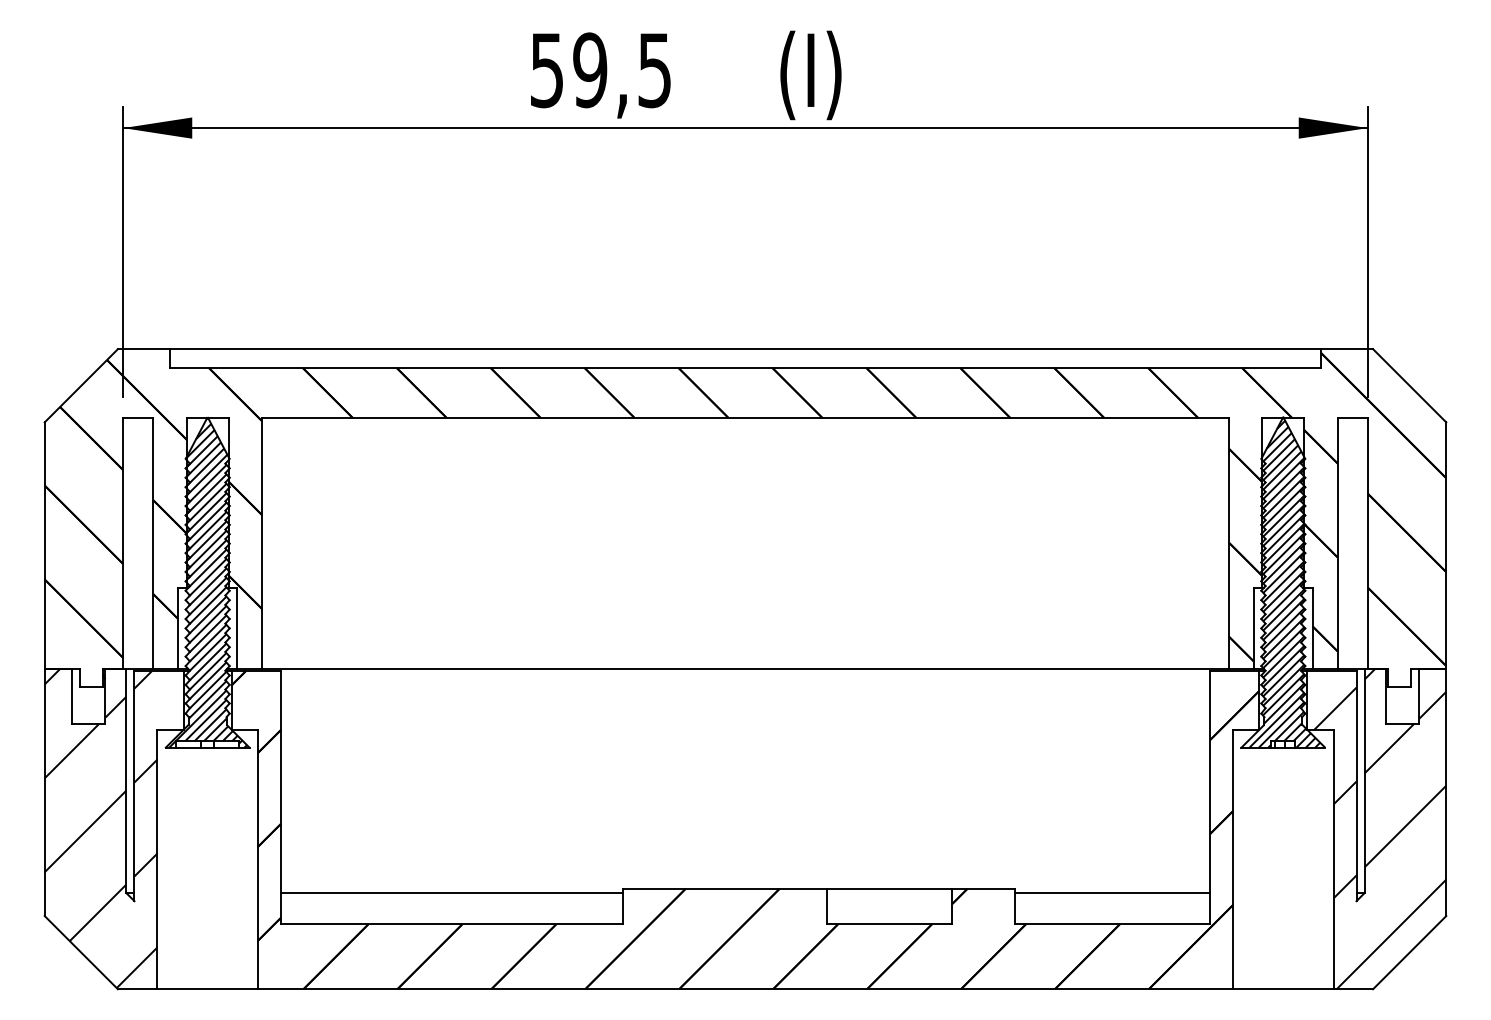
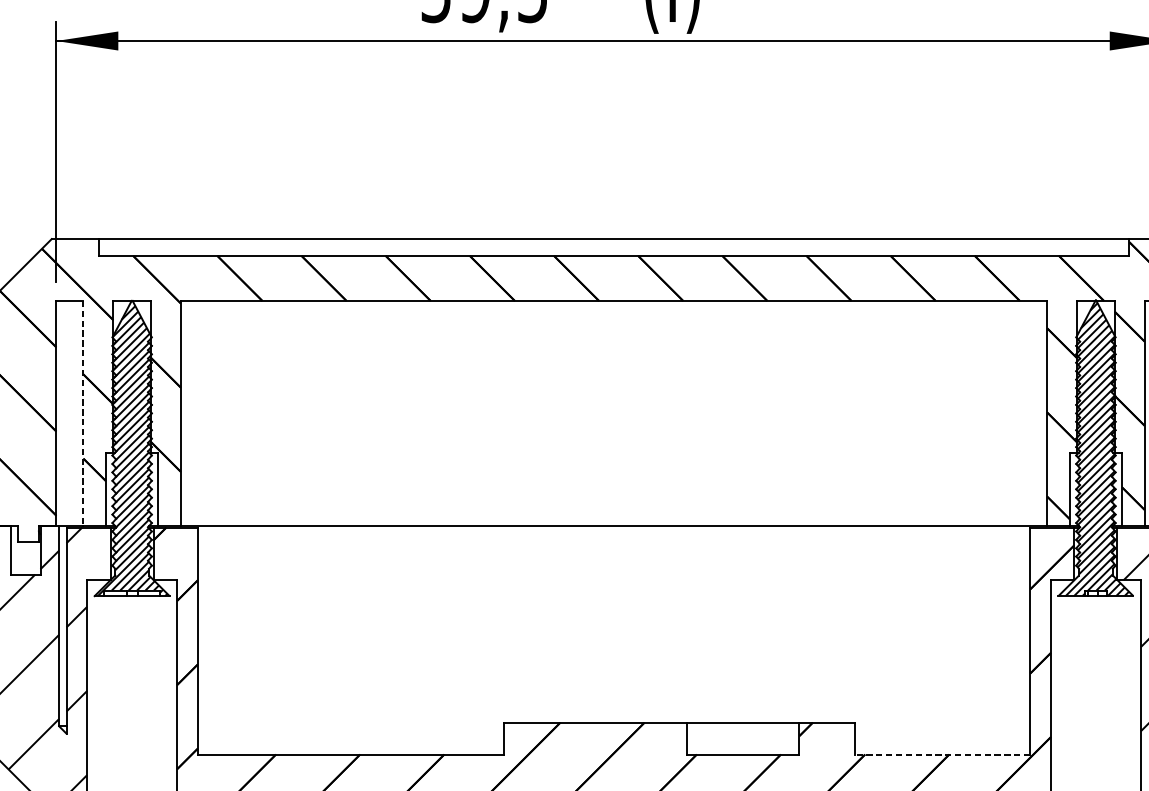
line: (153, 543) -> (83, 413), solid -> dashed
line: (451, 893) -> (350, 726), removed
line: (1112, 893) -> (942, 726), removed
line: (1112, 924) -> (942, 754), solid -> dashed

